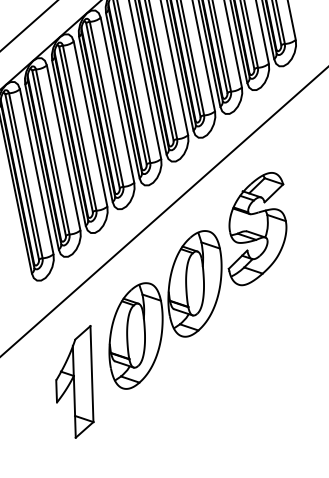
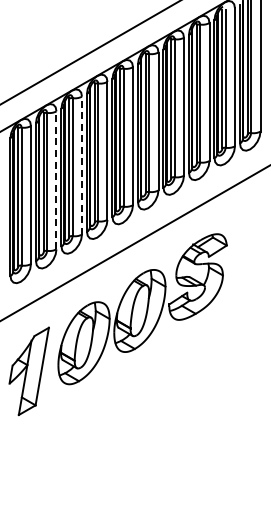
line: (89, 124) -> (81, 165), solid -> dashed
line: (63, 148) -> (56, 180), solid -> dashed

